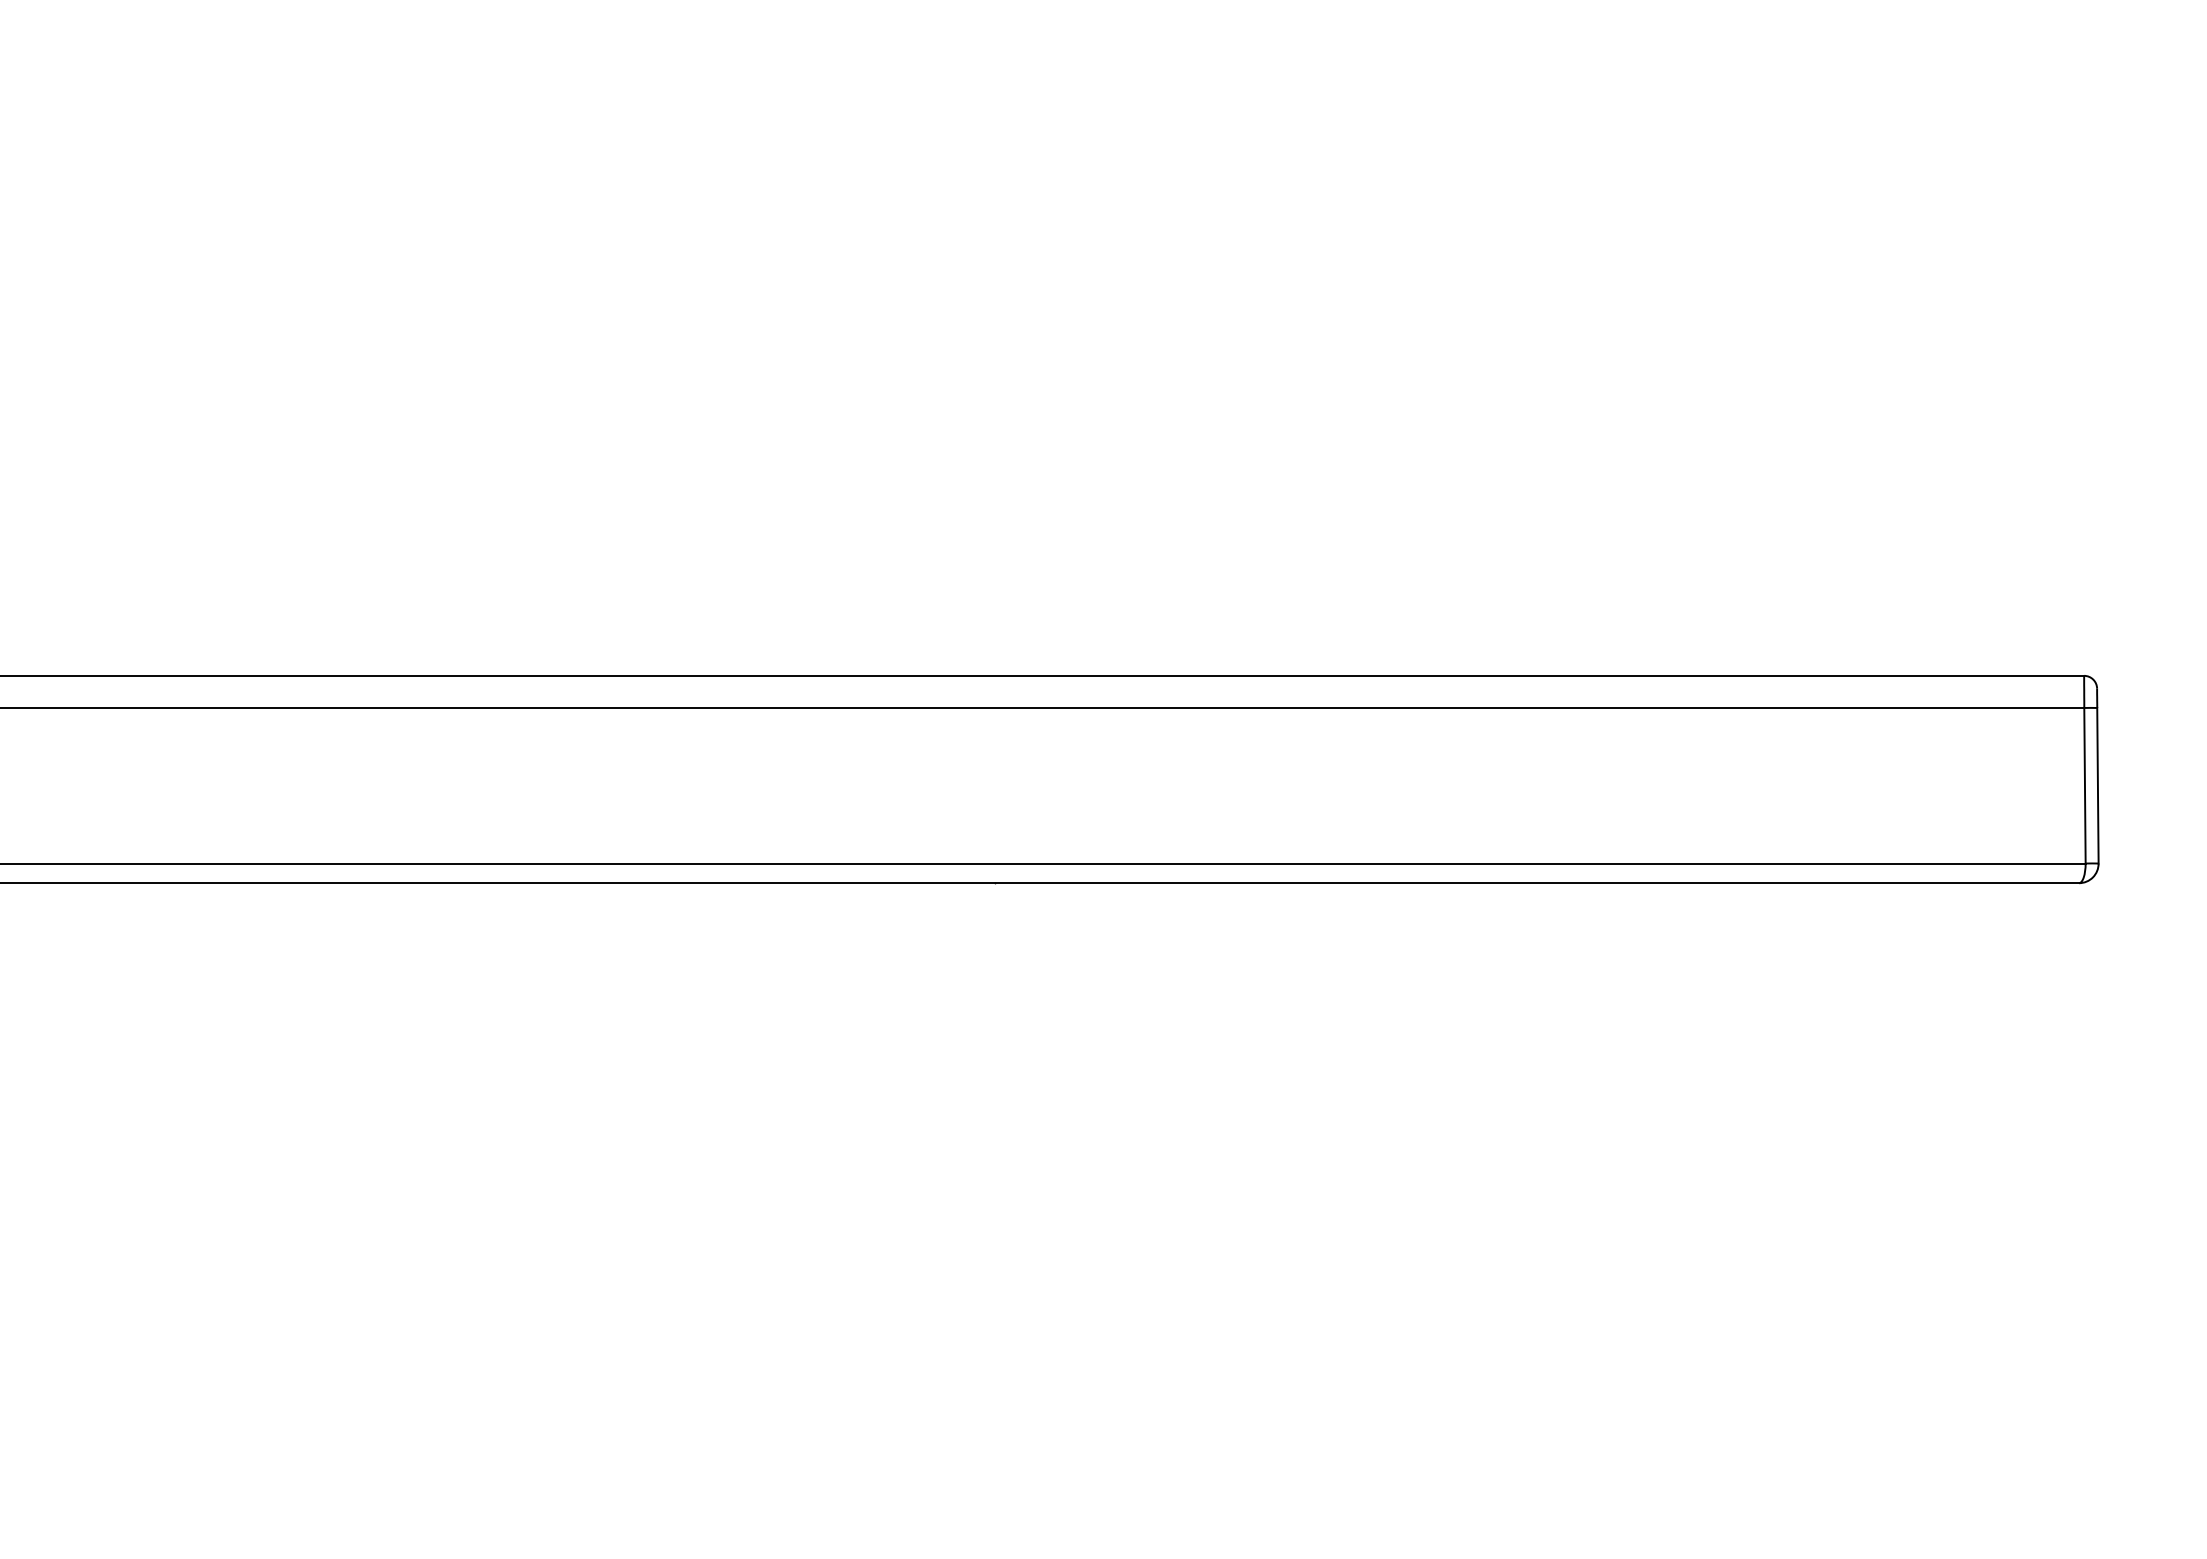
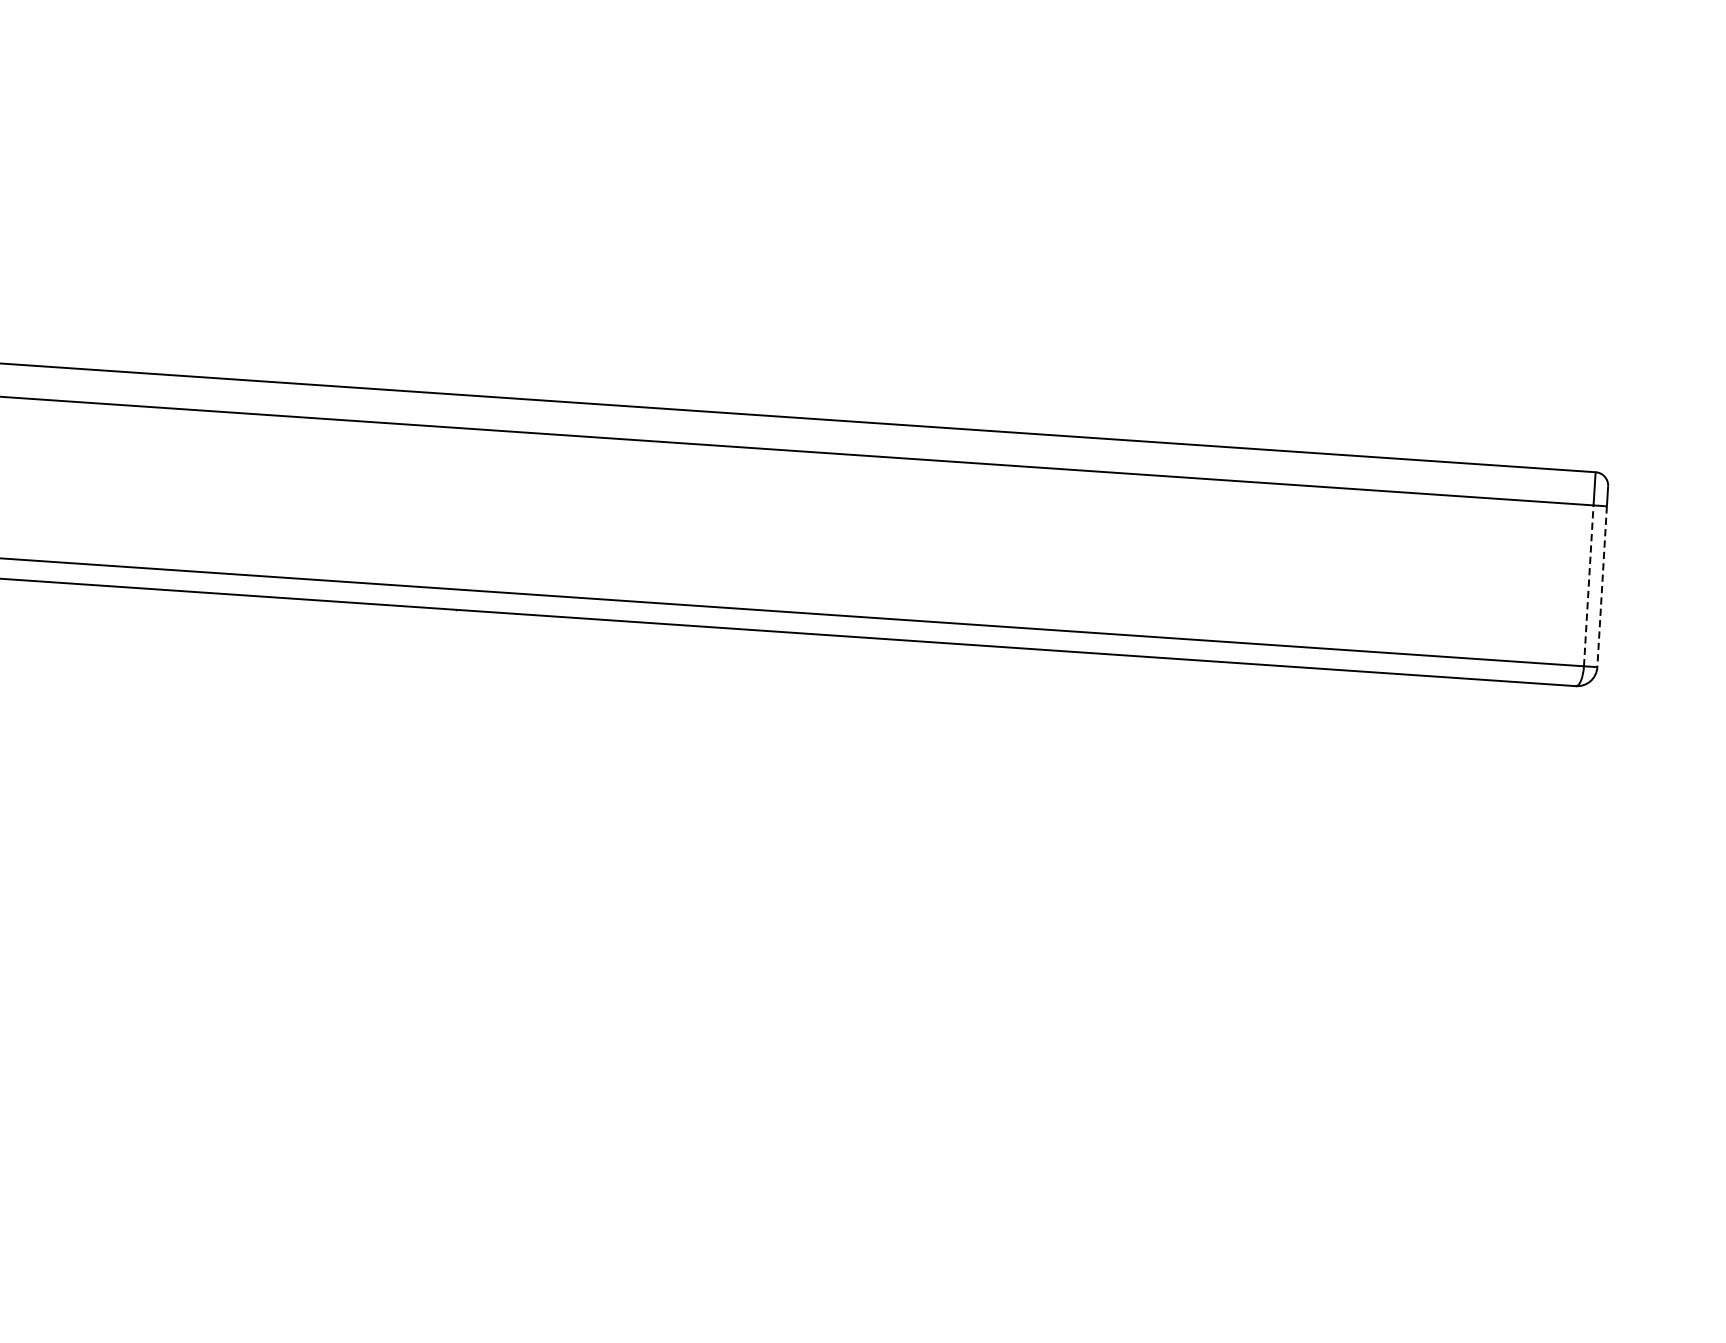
line: (2084, 785) -> (1588, 585), solid -> dashed
line: (2097, 785) -> (1601, 586), solid -> dashed

